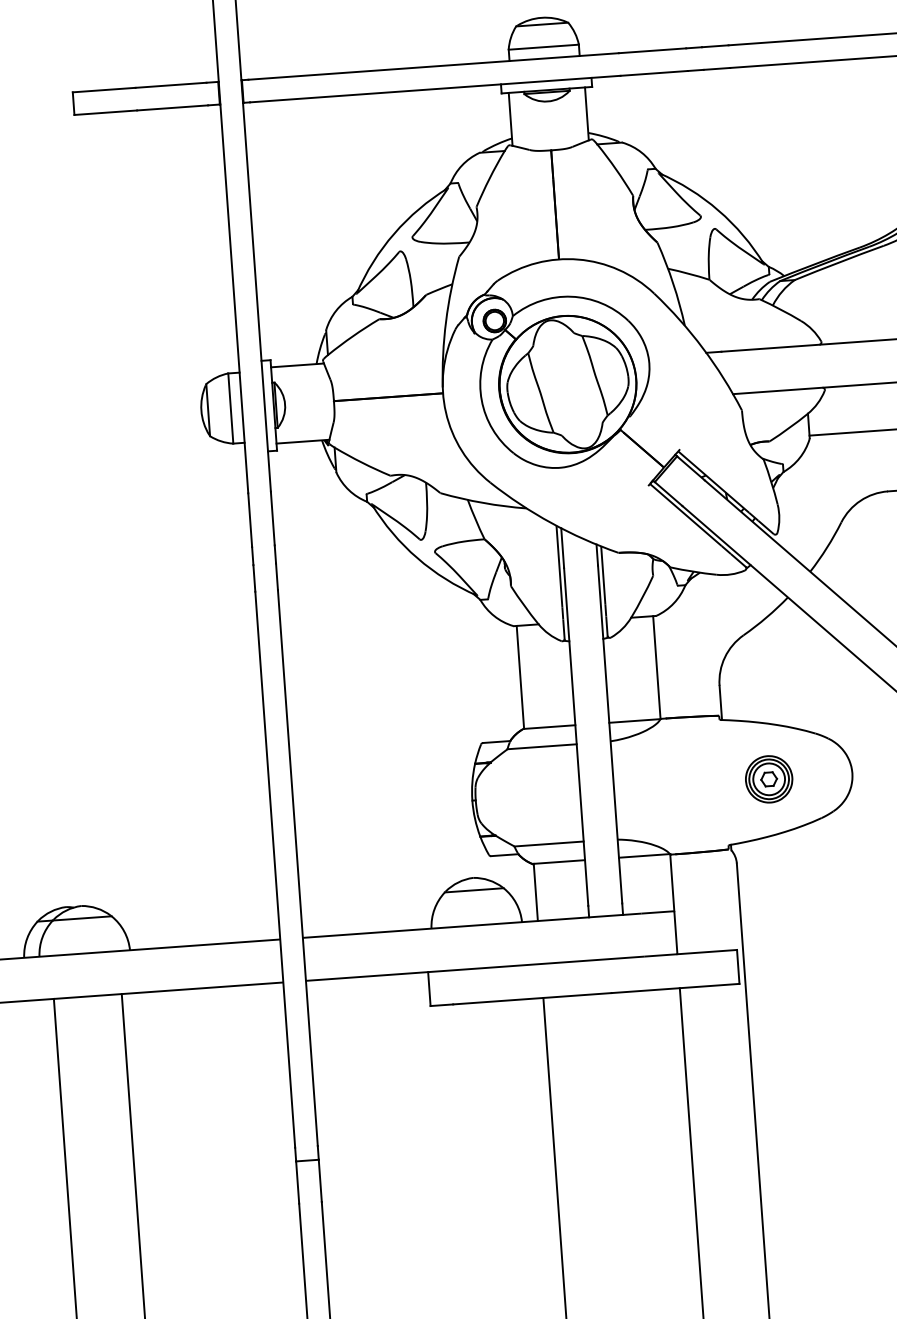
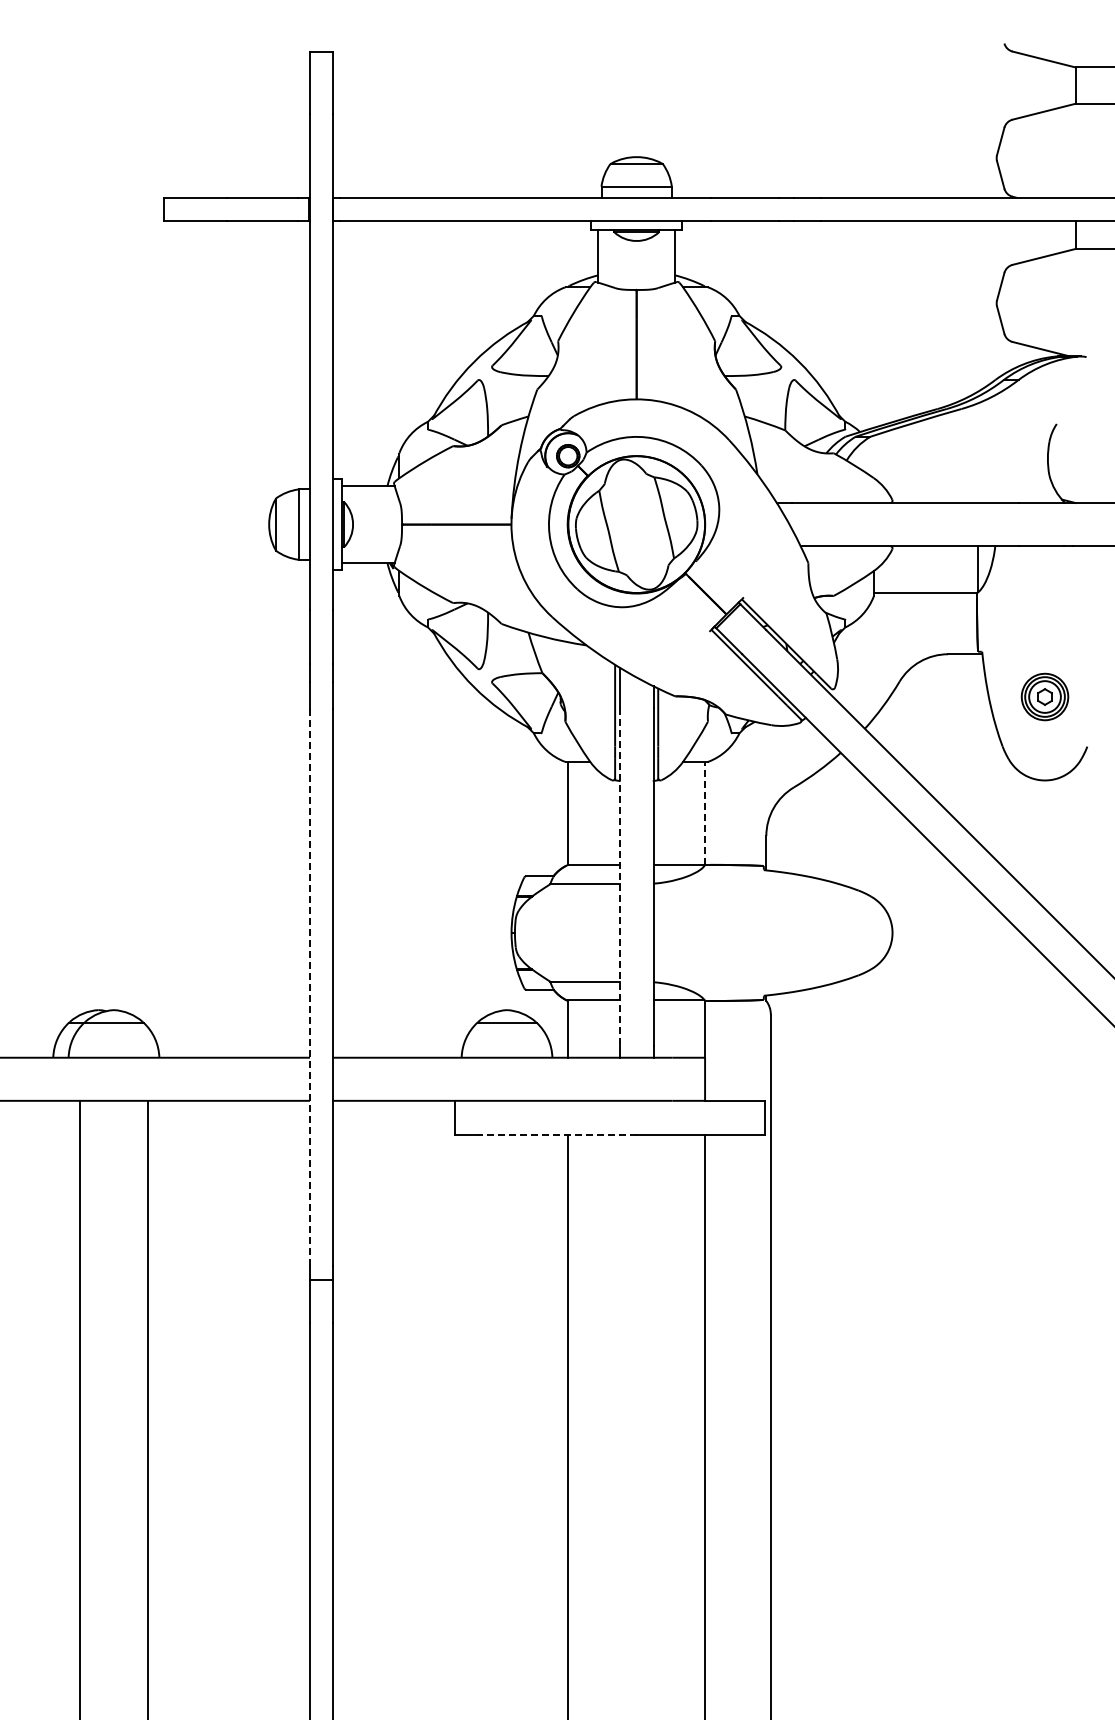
line: (657, 667) -> (705, 813), solid -> dashed
line: (576, 737) -> (619, 877), solid -> dashed
part: (769, 778) -> (809, 932), removed
line: (274, 869) -> (309, 987), solid -> dashed
line: (531, 998) -> (556, 1134), solid -> dashed

